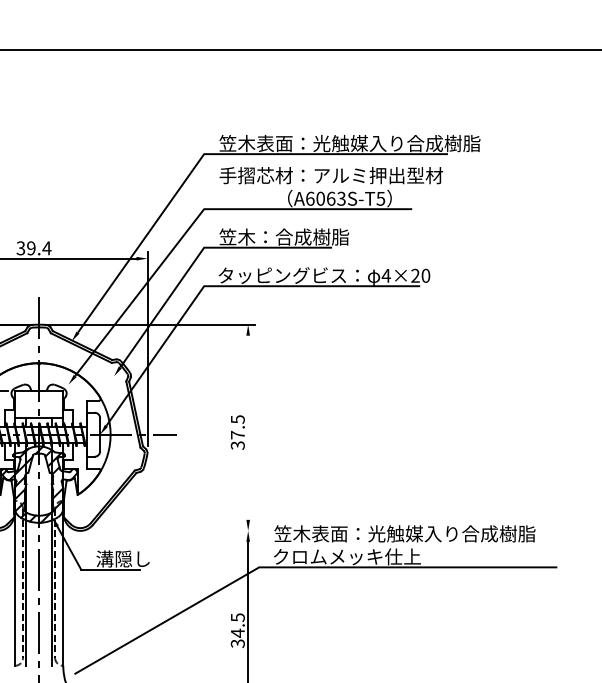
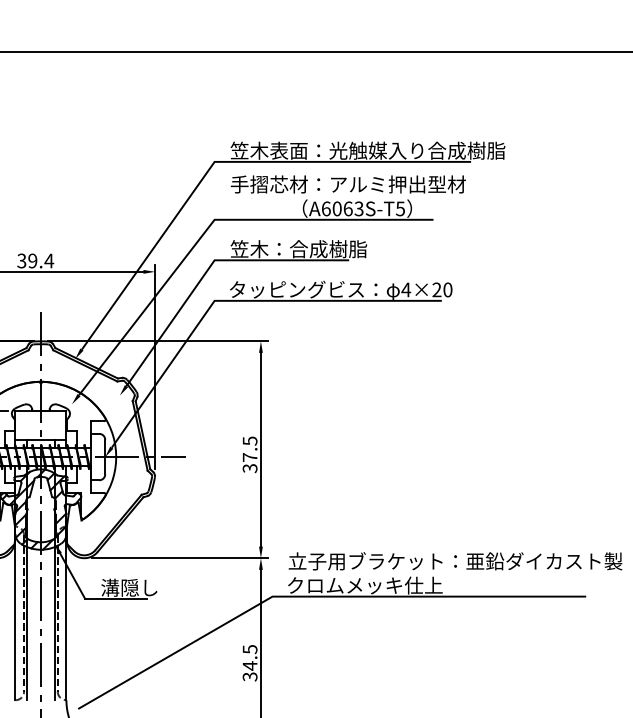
line: (248, 427) -> (261, 449), added
line: (171, 530) -> (180, 557), added
text: (432, 533) -> (454, 560), 笠木表面：光触媒入り合成樹脂 -> 立子用ブラケット：亜鉛ダイカスト製

